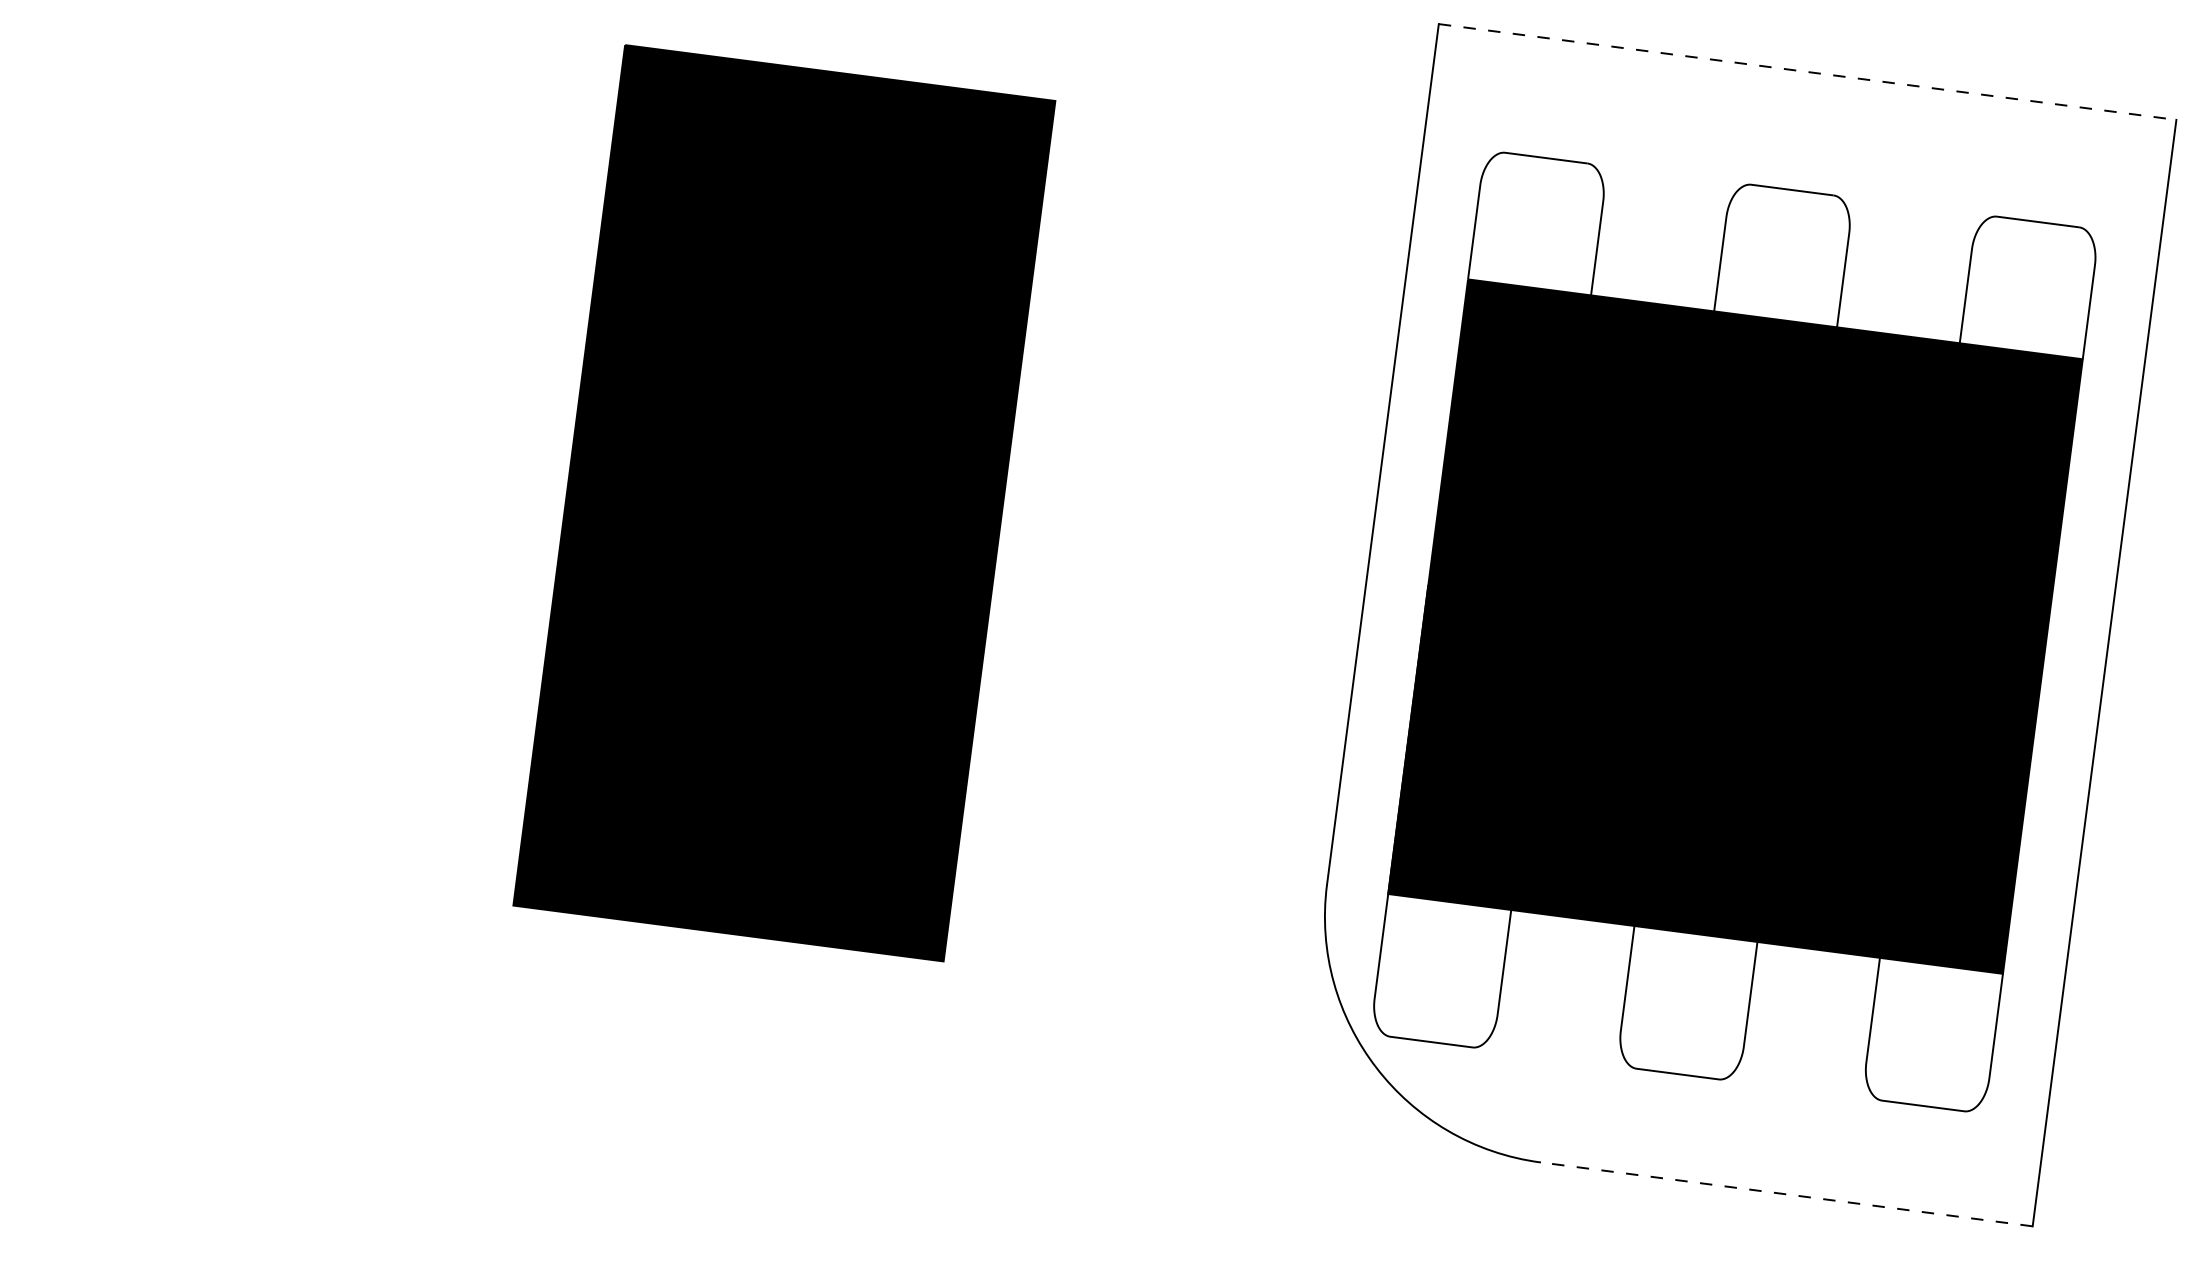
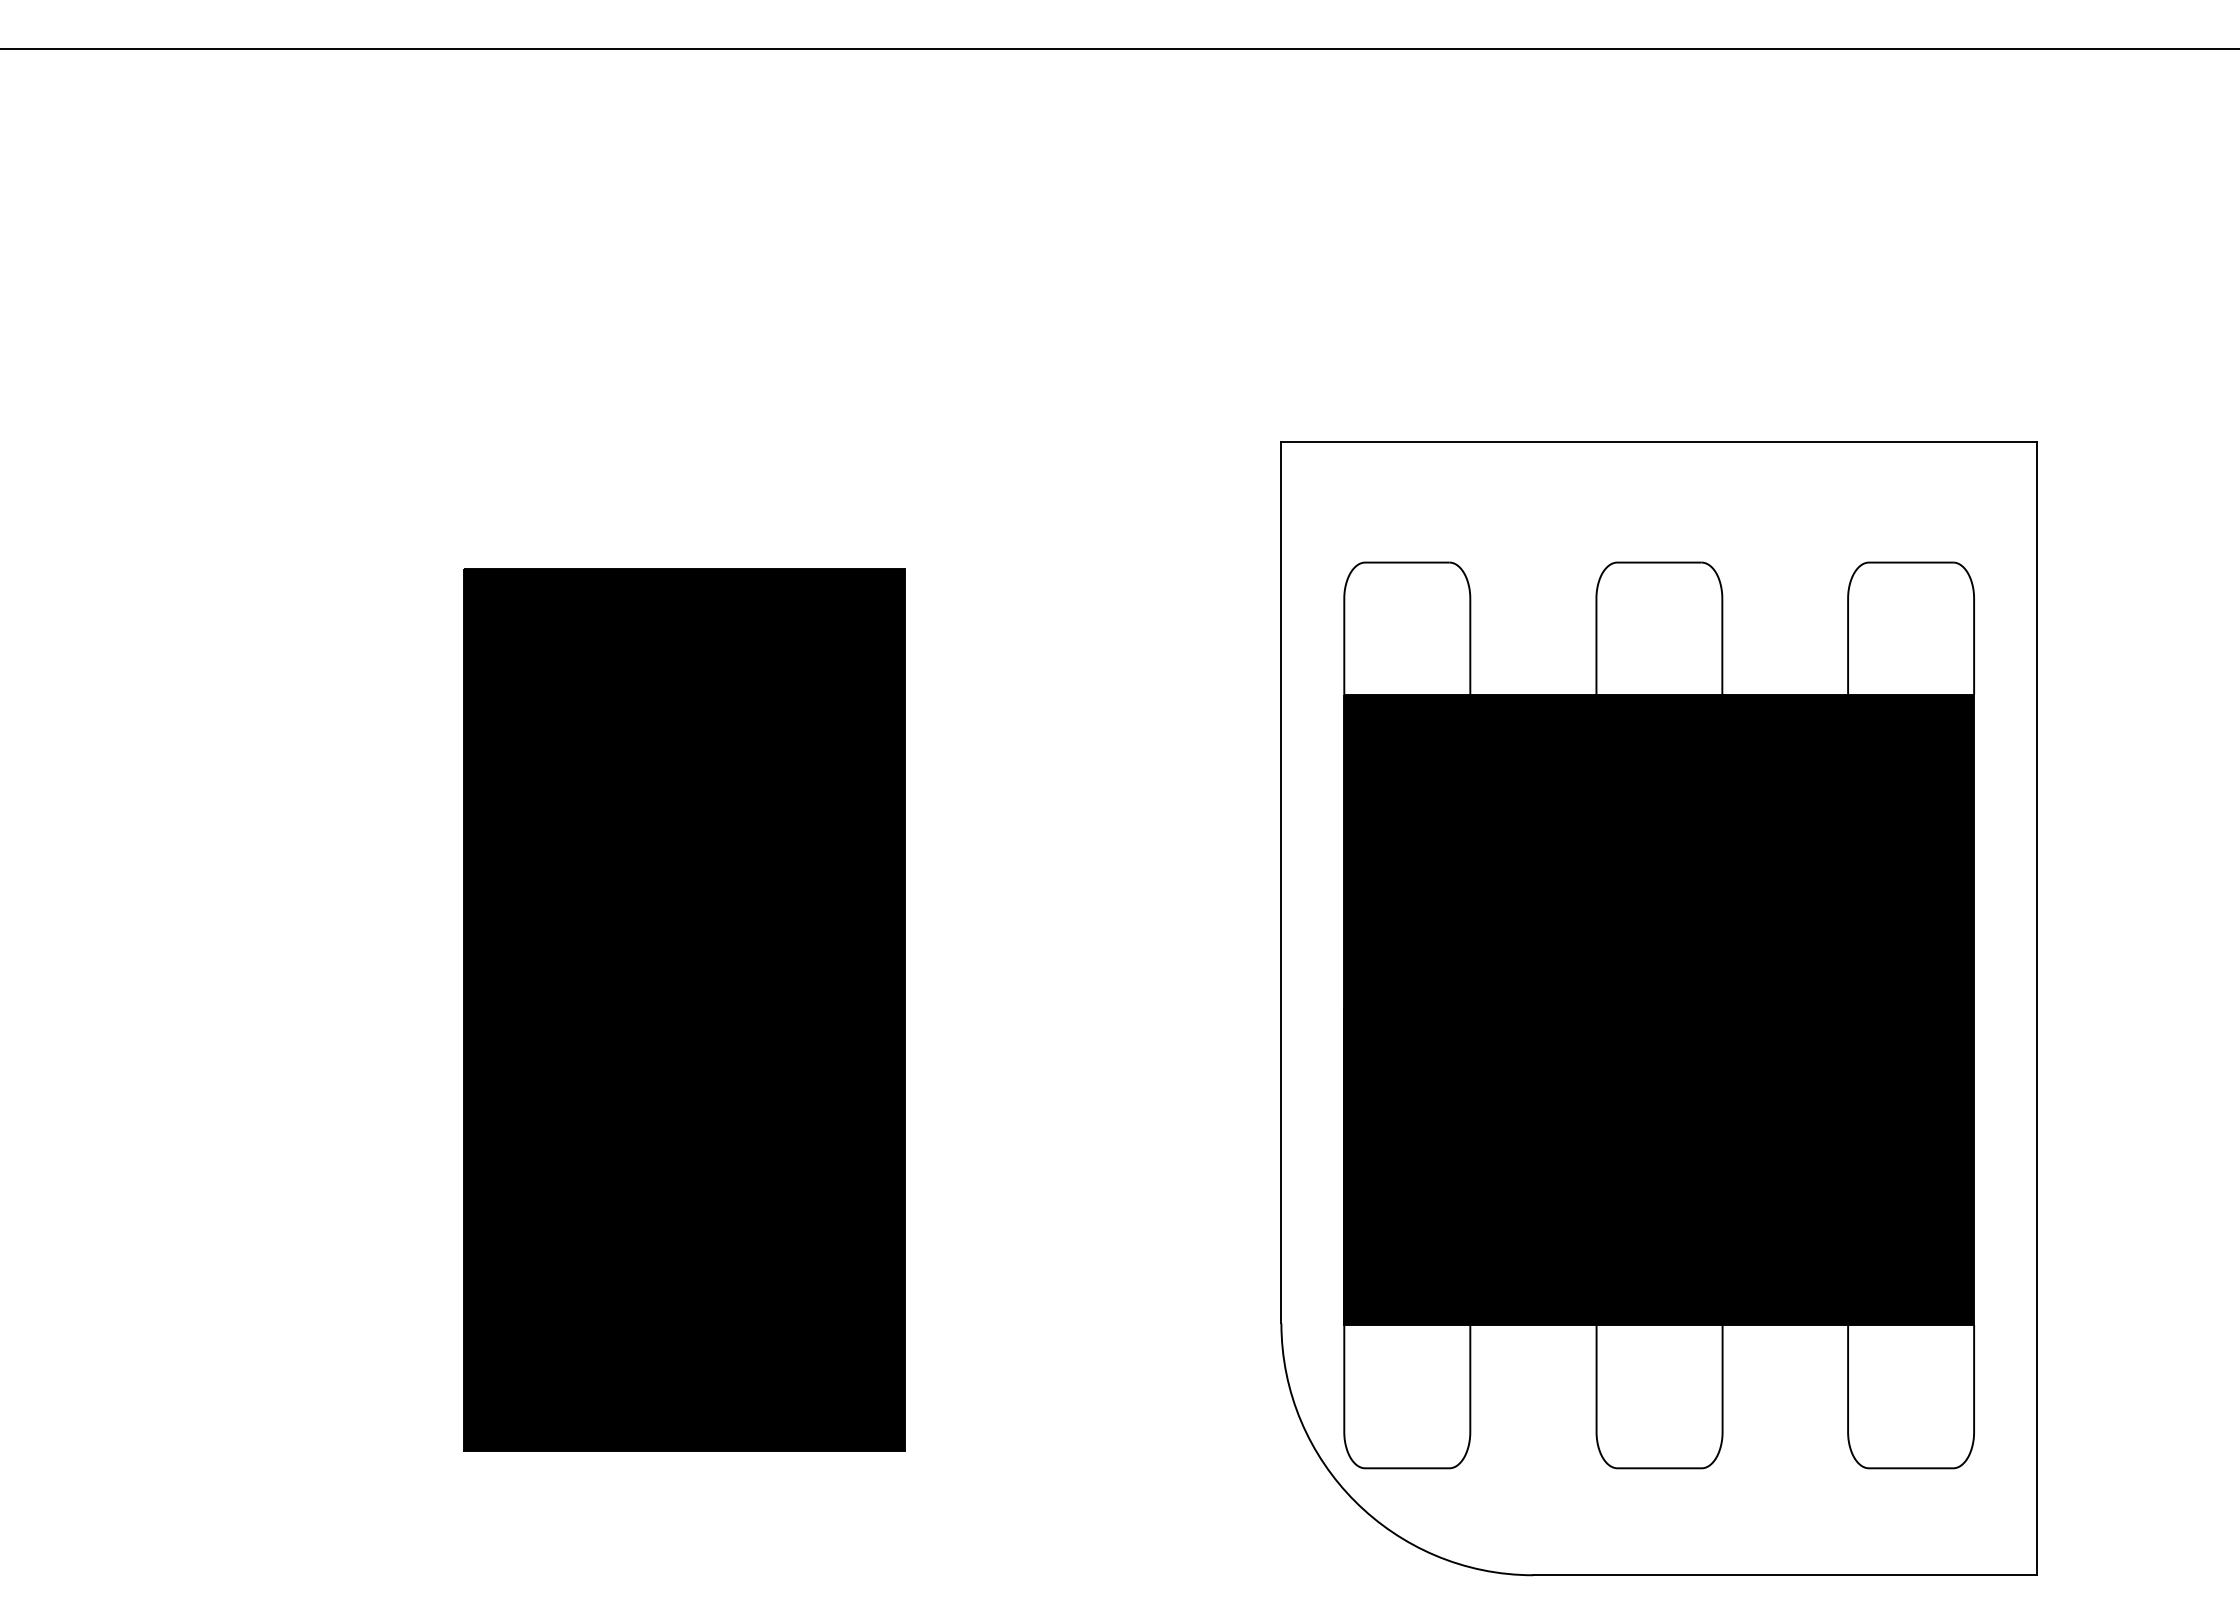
line: (1807, 71) -> (1659, 441), dashed -> solid
line: (1787, 1194) -> (1785, 1575), dashed -> solid

